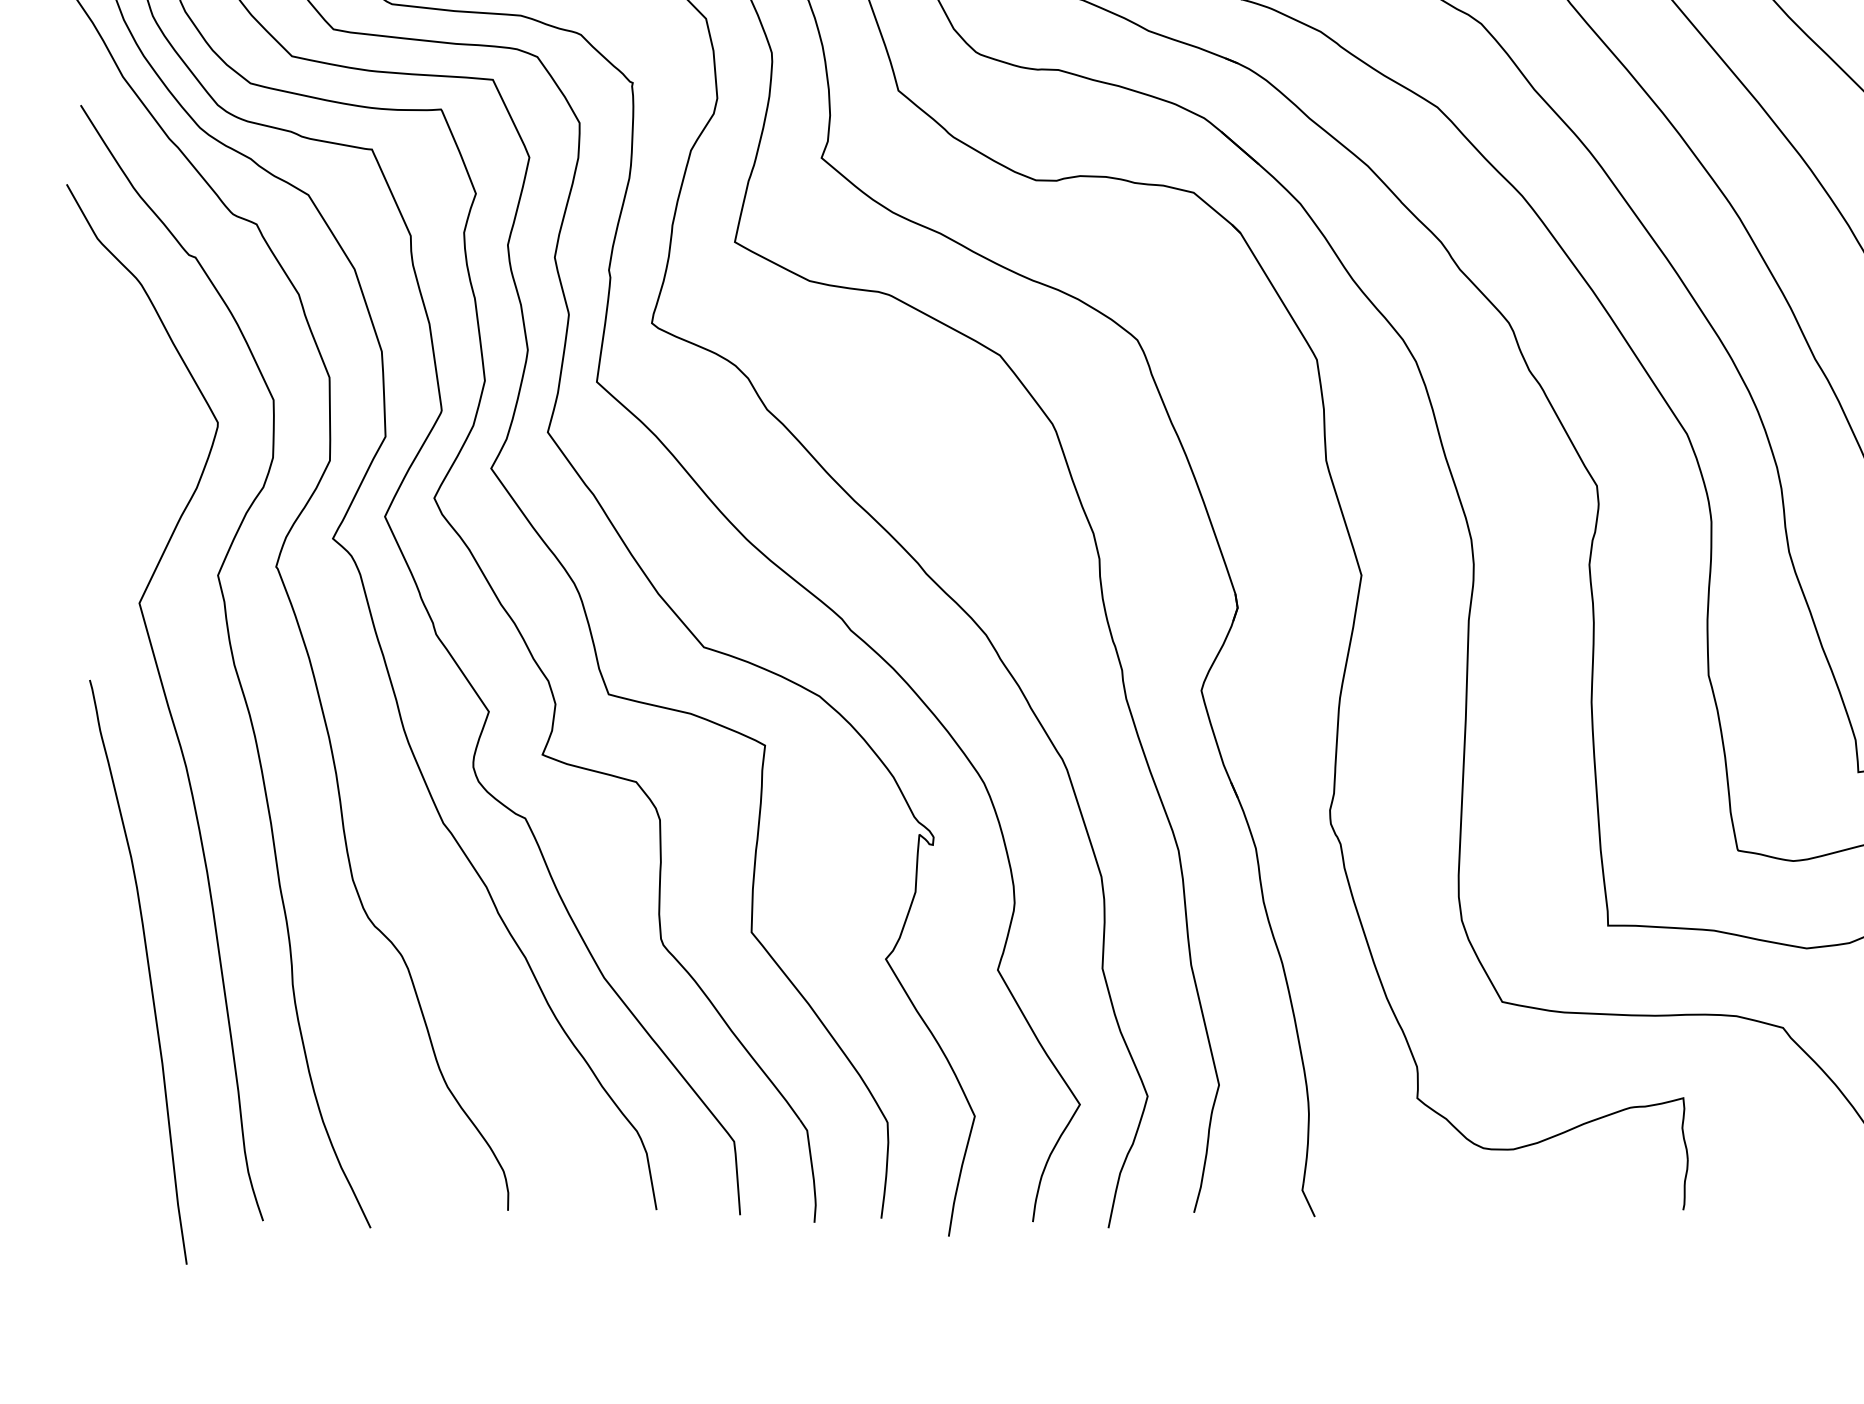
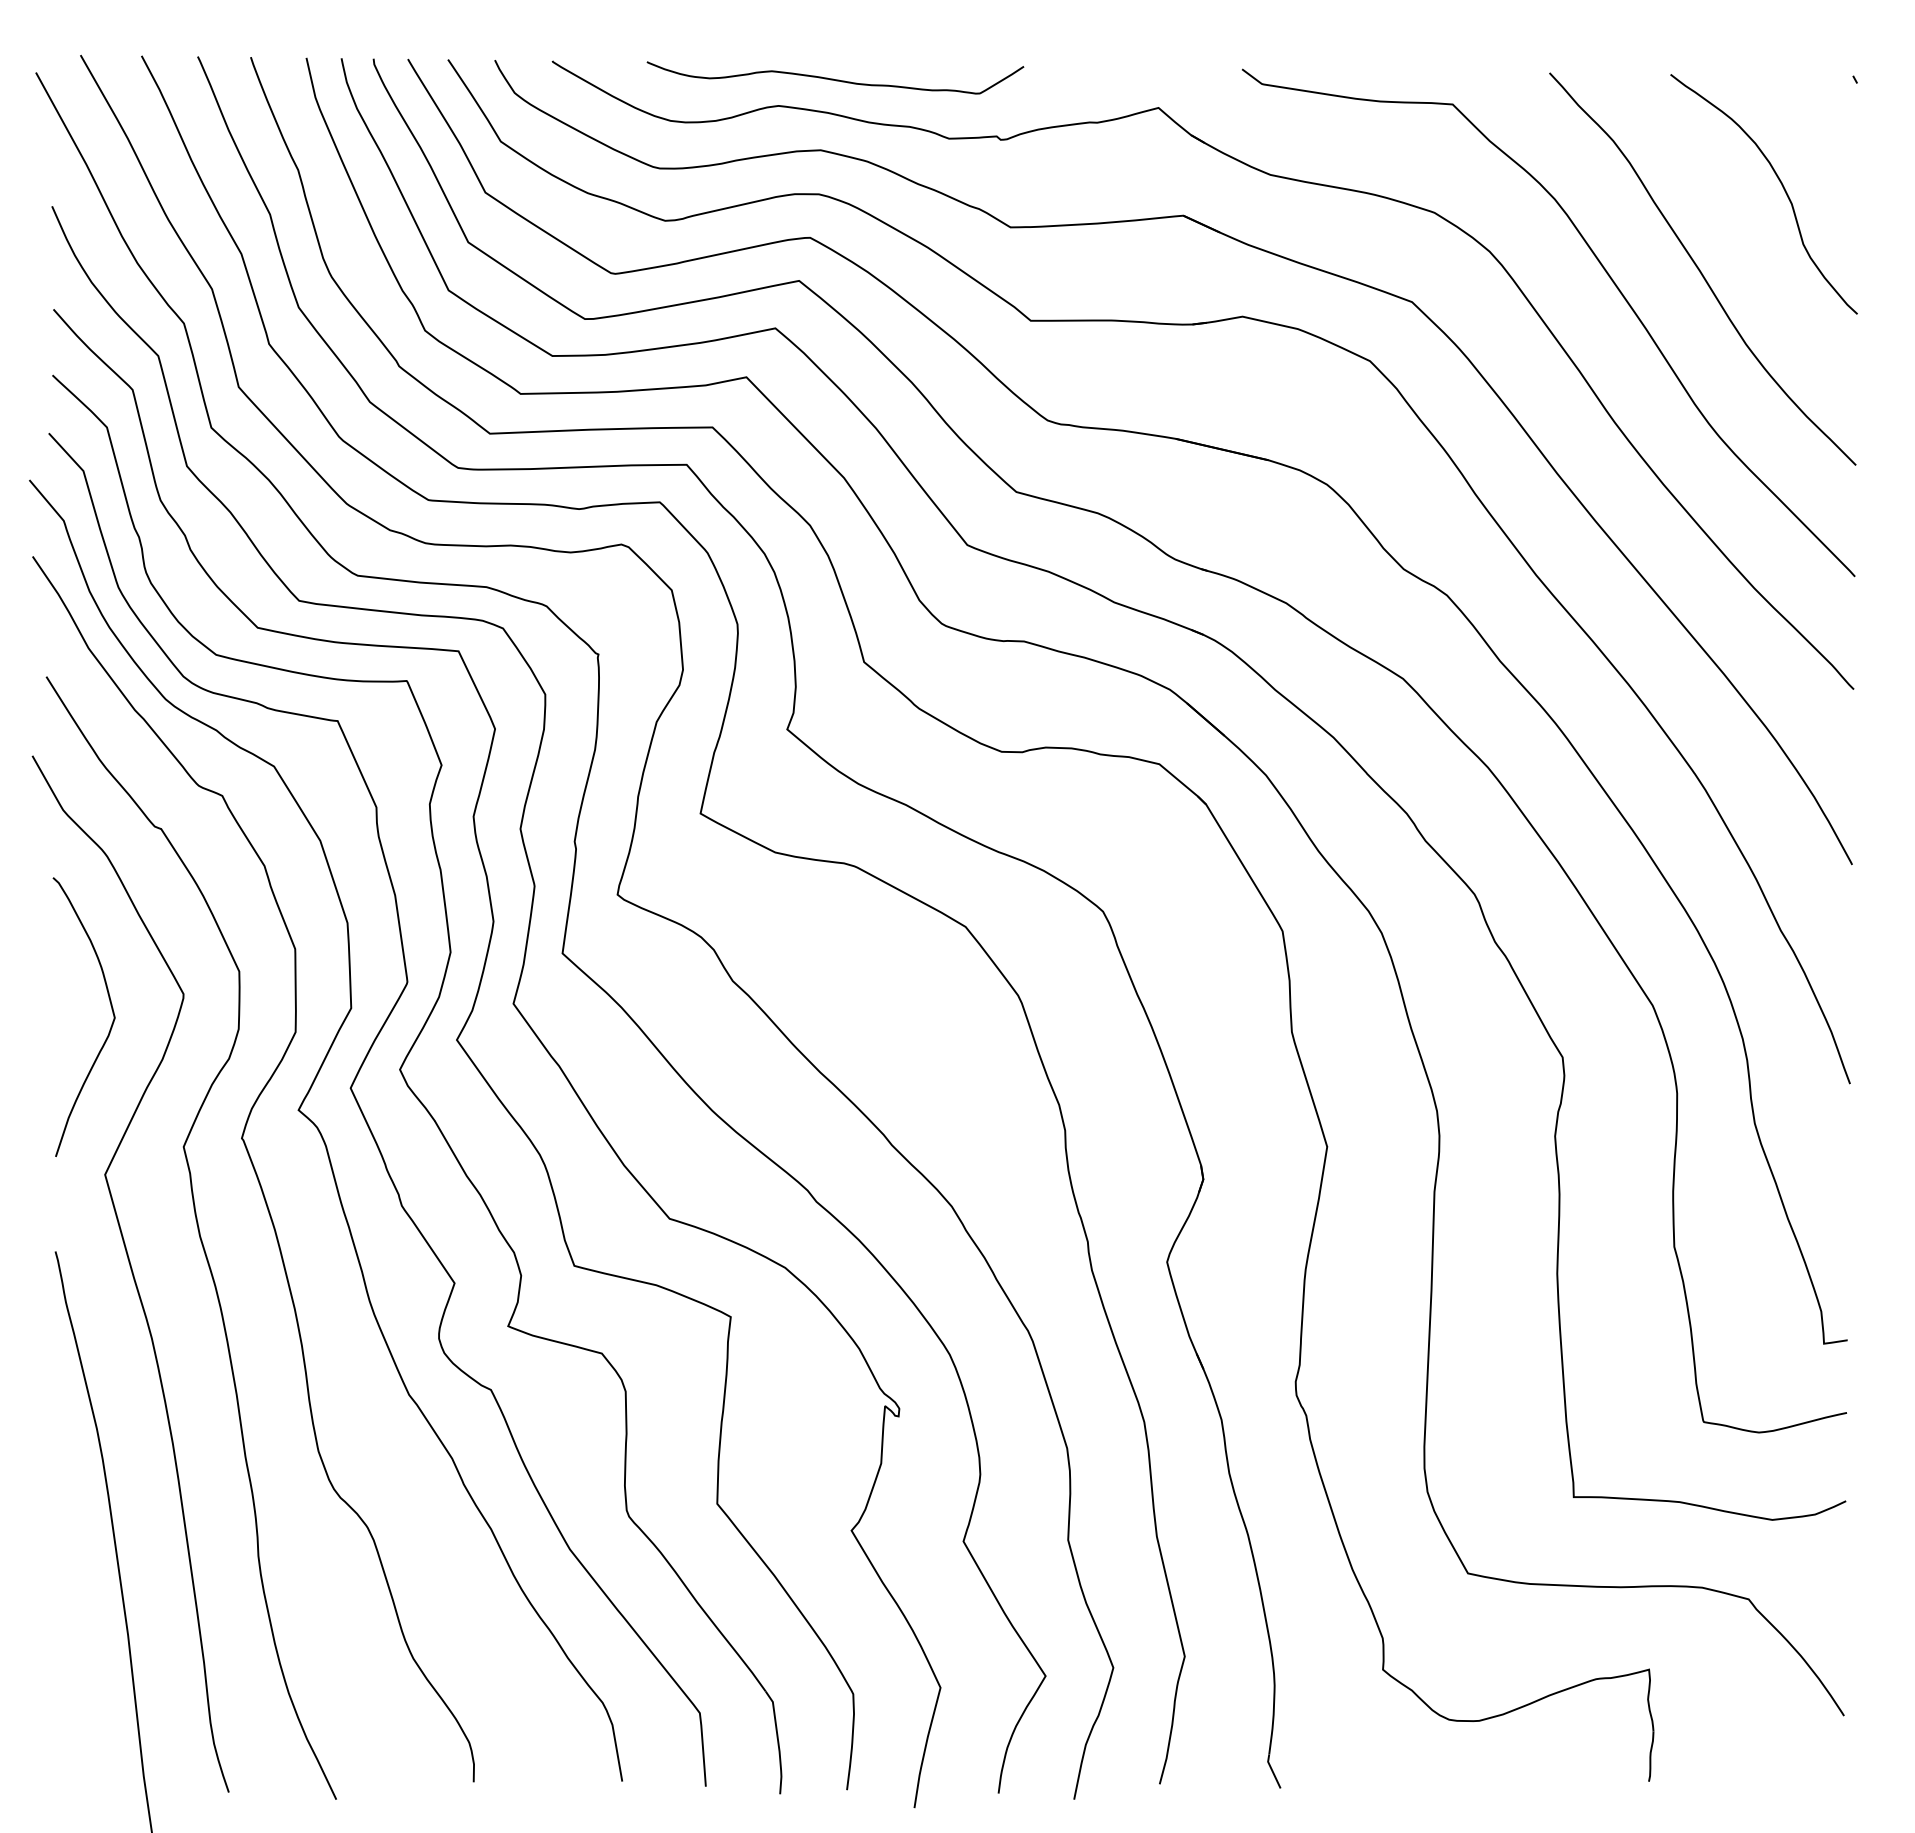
curve: (144, 455) -> (110, 1026), added

